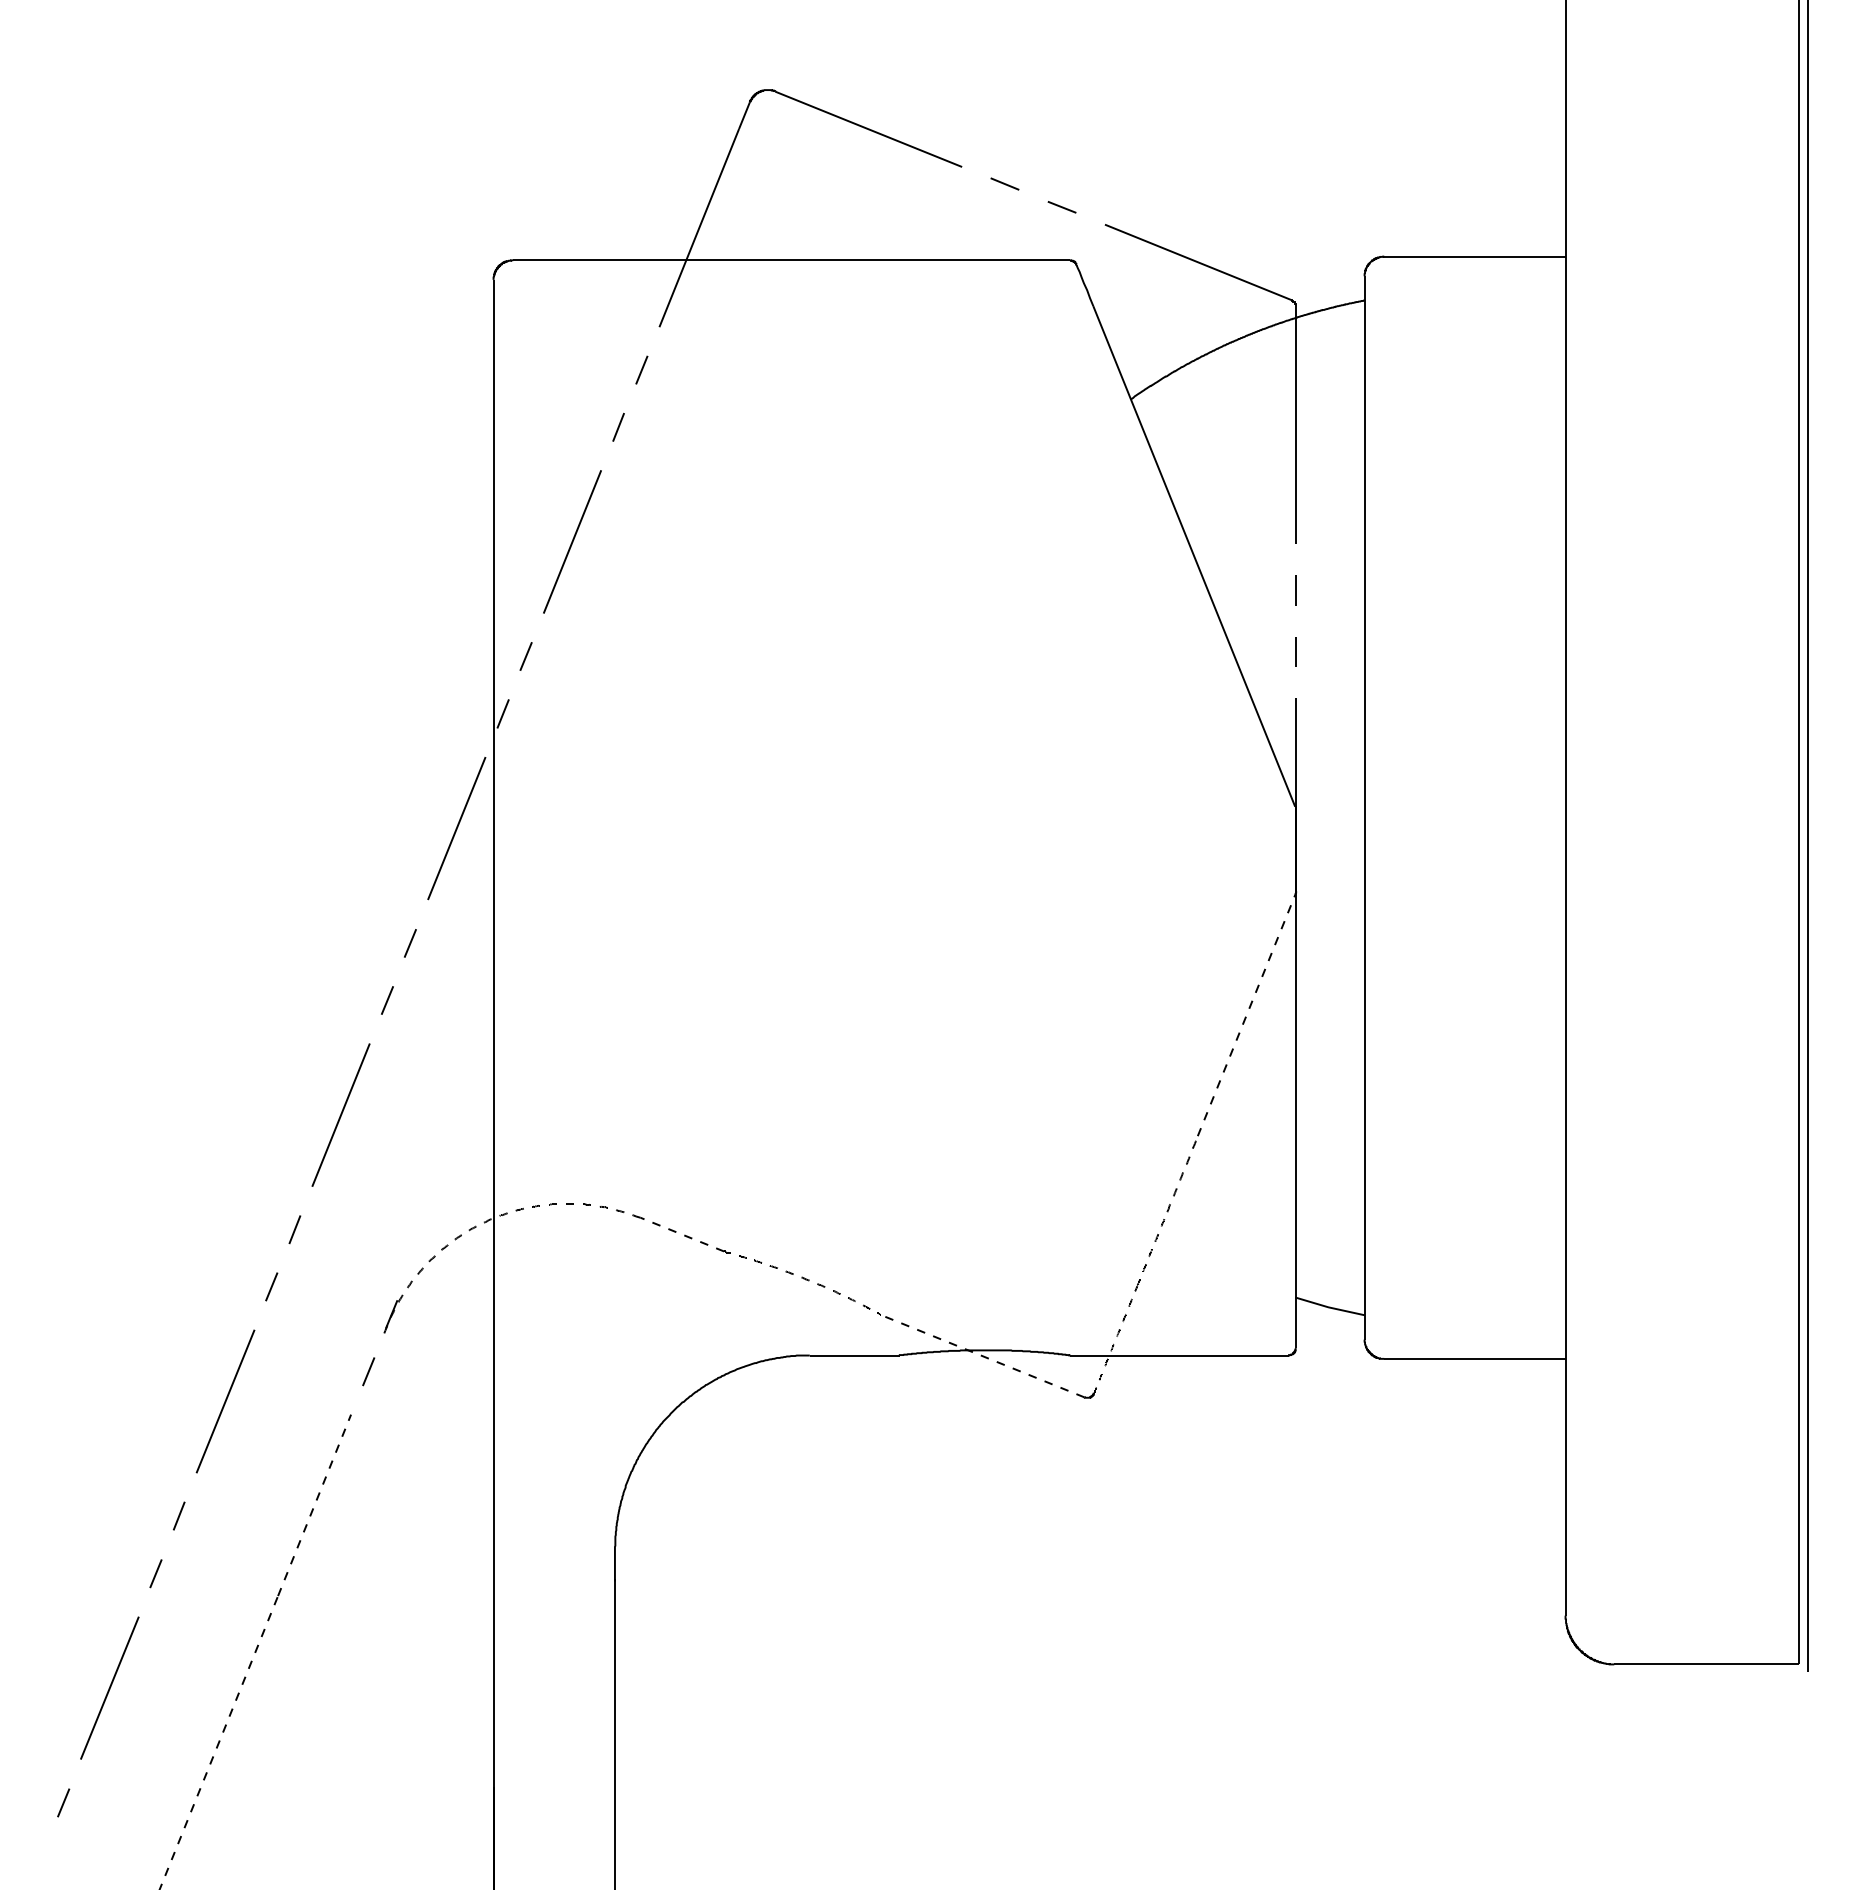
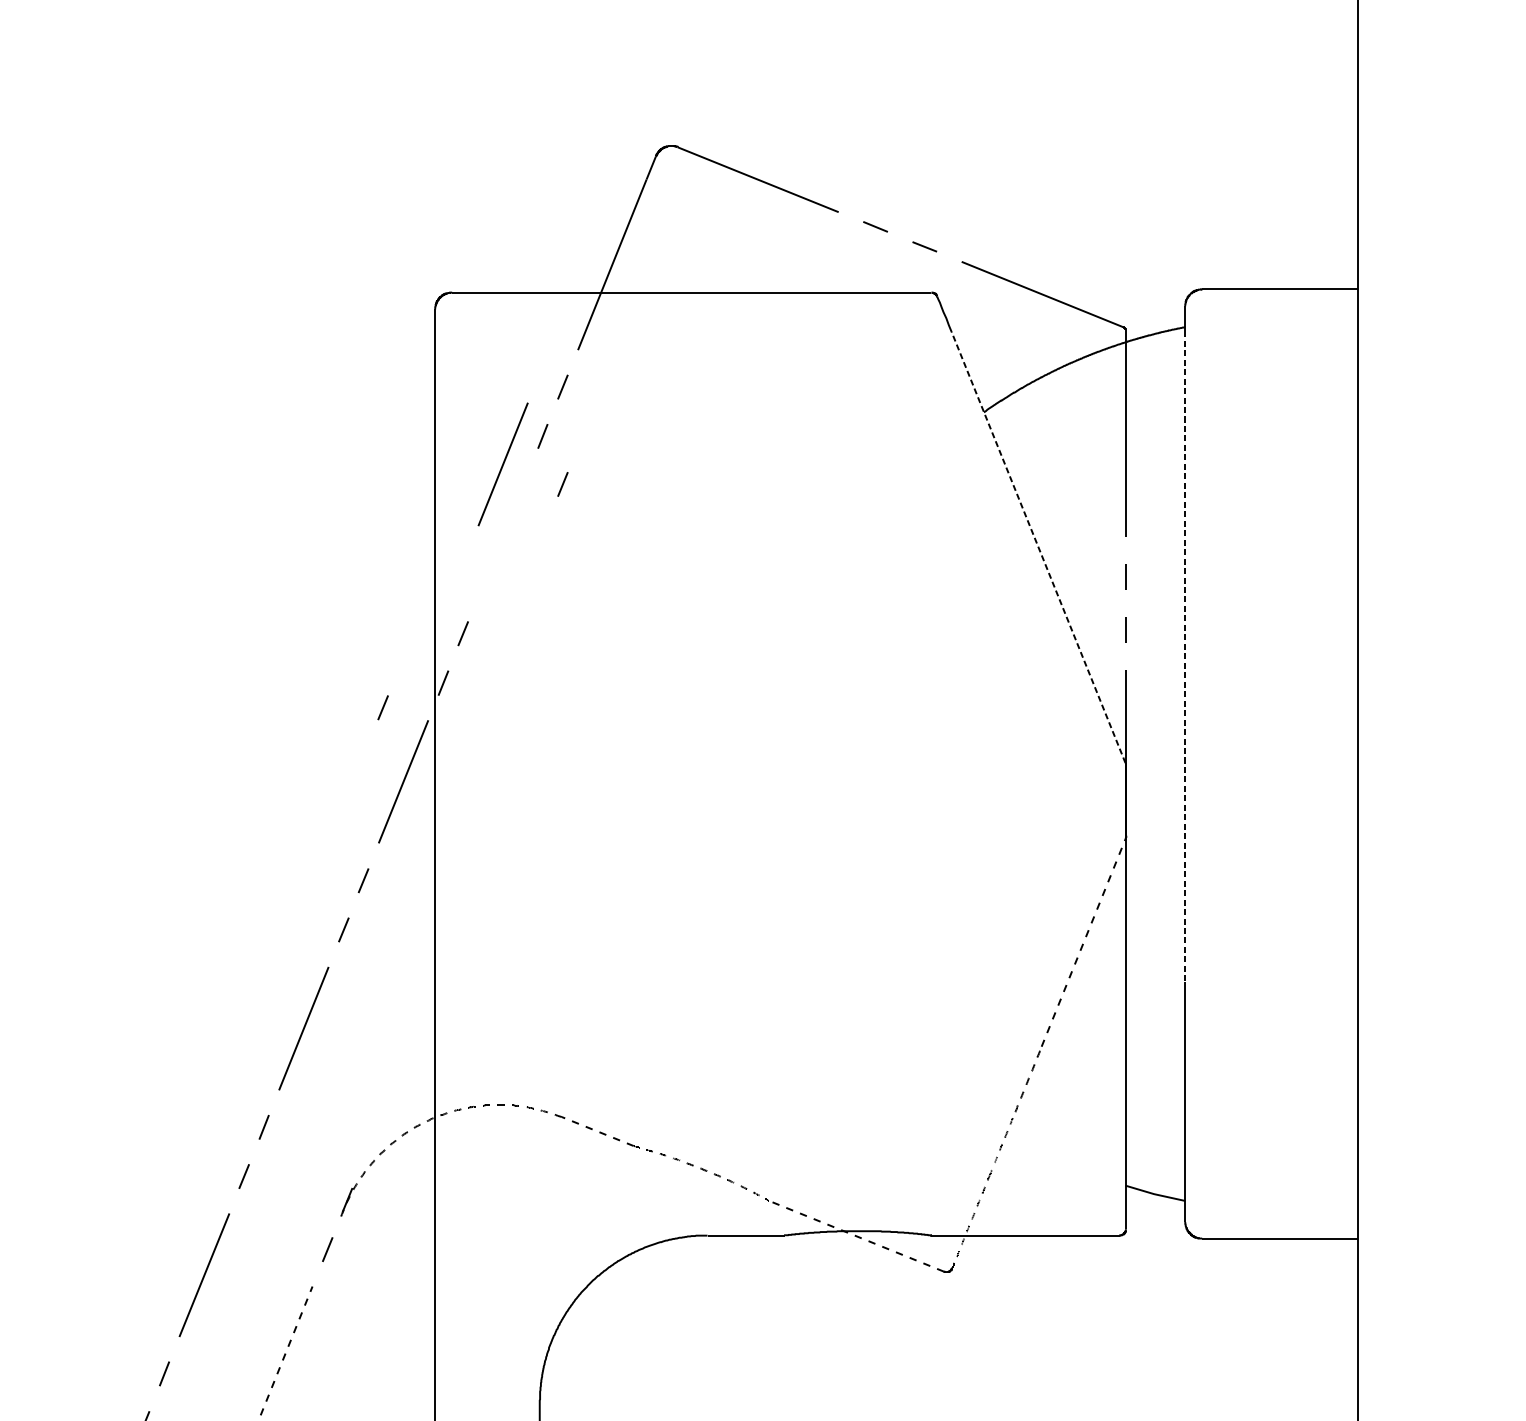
line: (641, 482) -> (562, 483), added
line: (572, 541) -> (503, 464), moved
line: (1194, 556) -> (1038, 547), solid -> dashed
line: (1364, 683) -> (1185, 656), solid -> dashed
line: (432, 742) -> (382, 707), added

